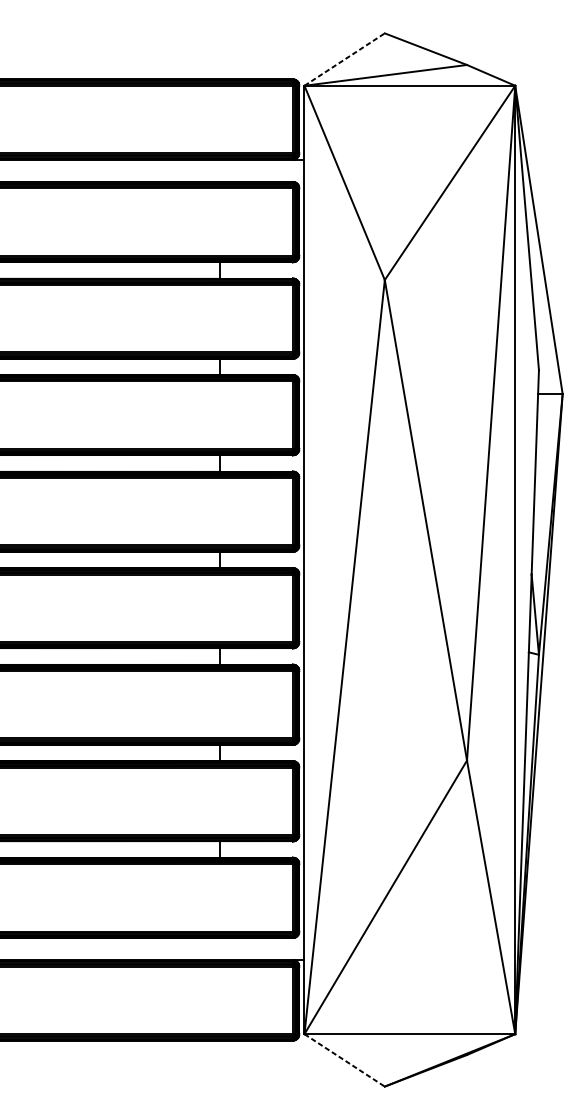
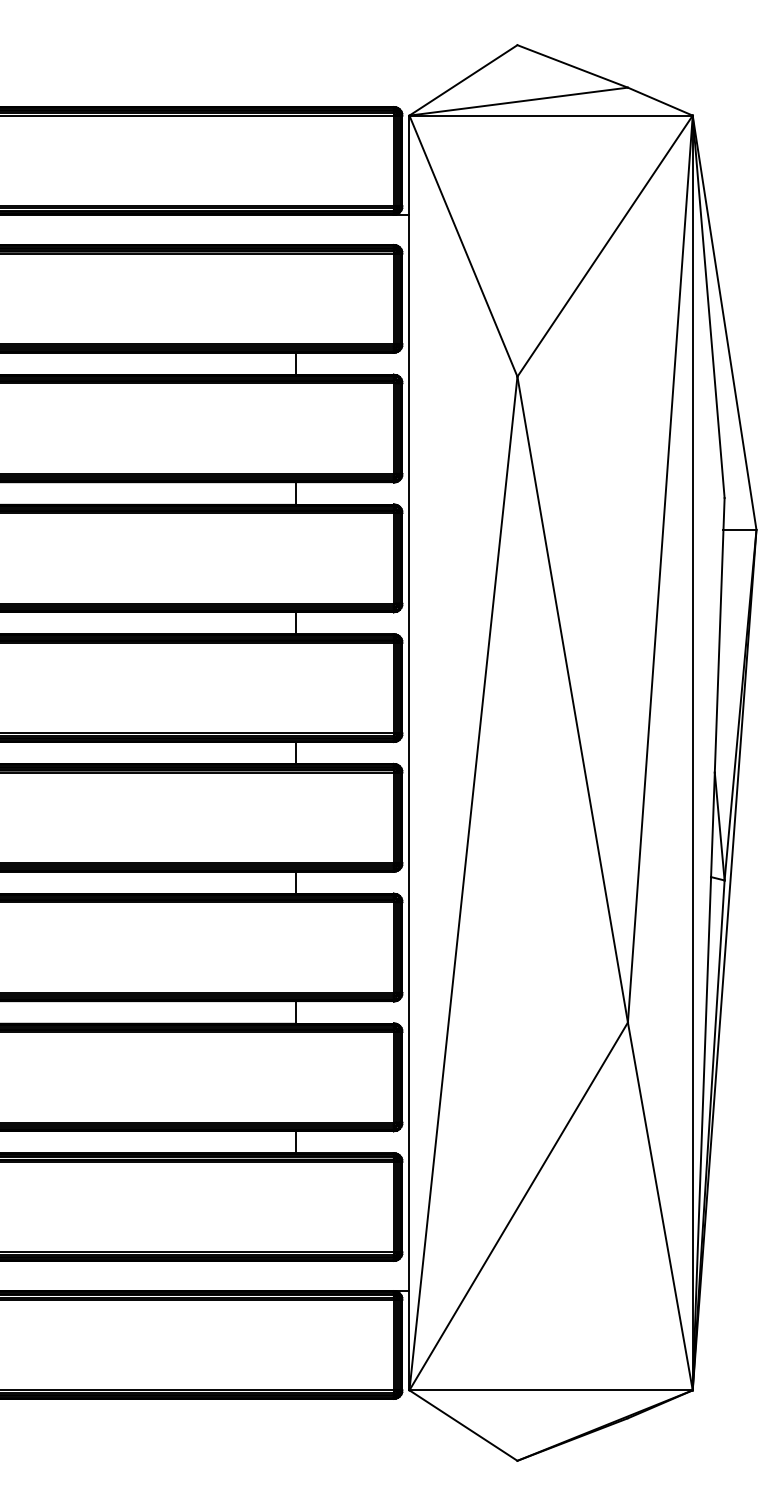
line: (344, 59) -> (463, 80), dashed -> solid
line: (344, 1060) -> (463, 1425), dashed -> solid

